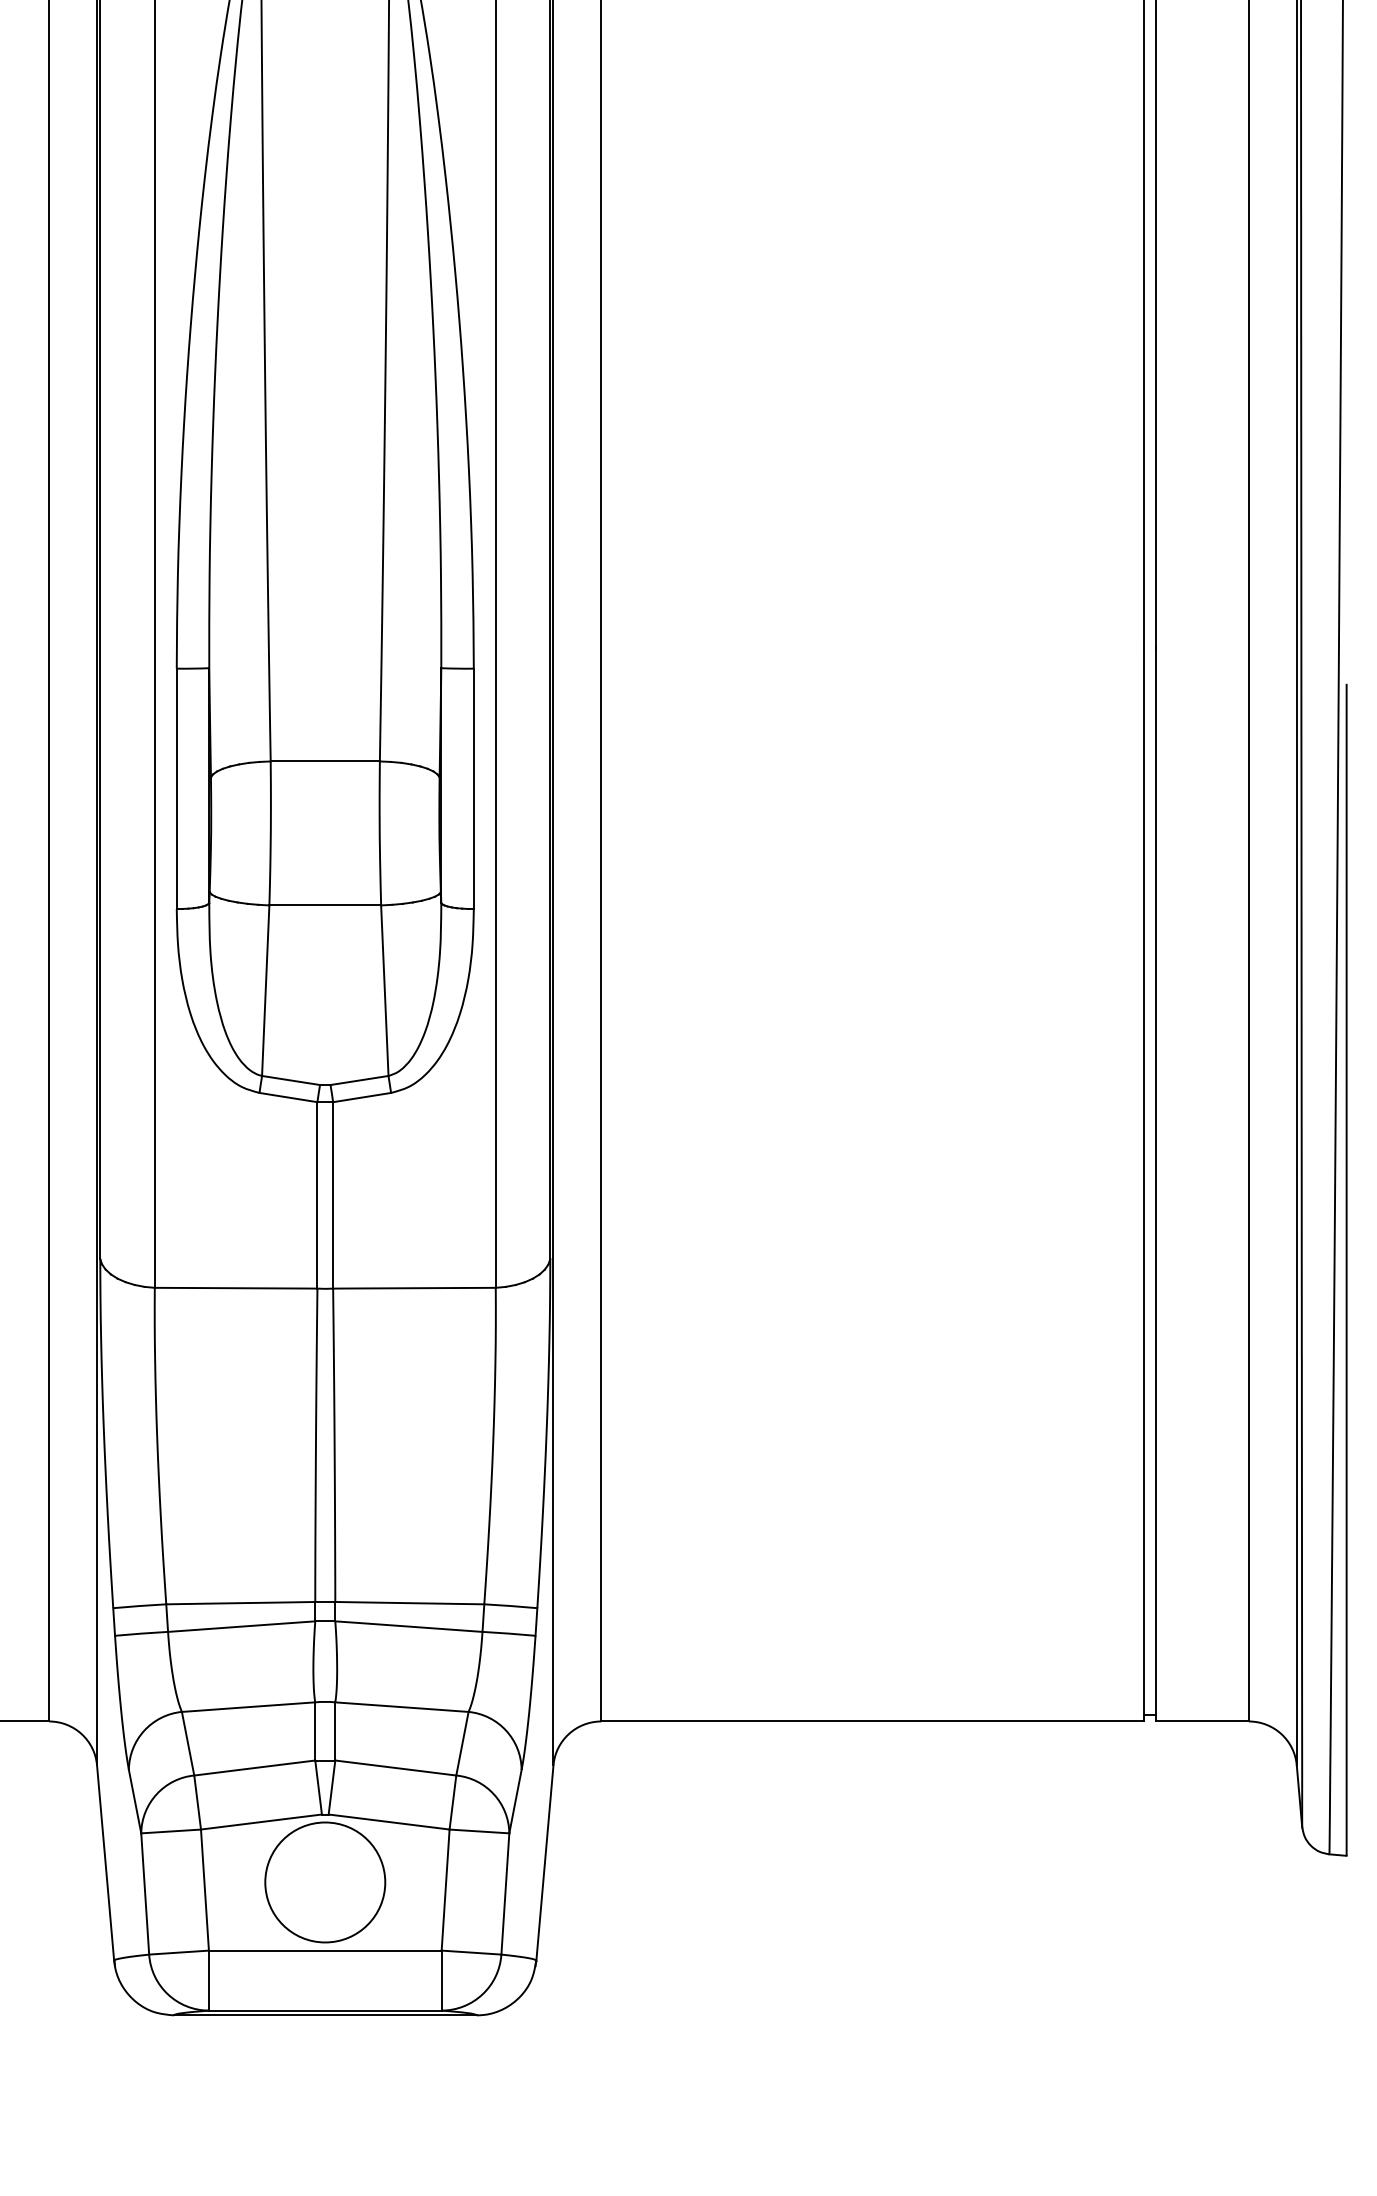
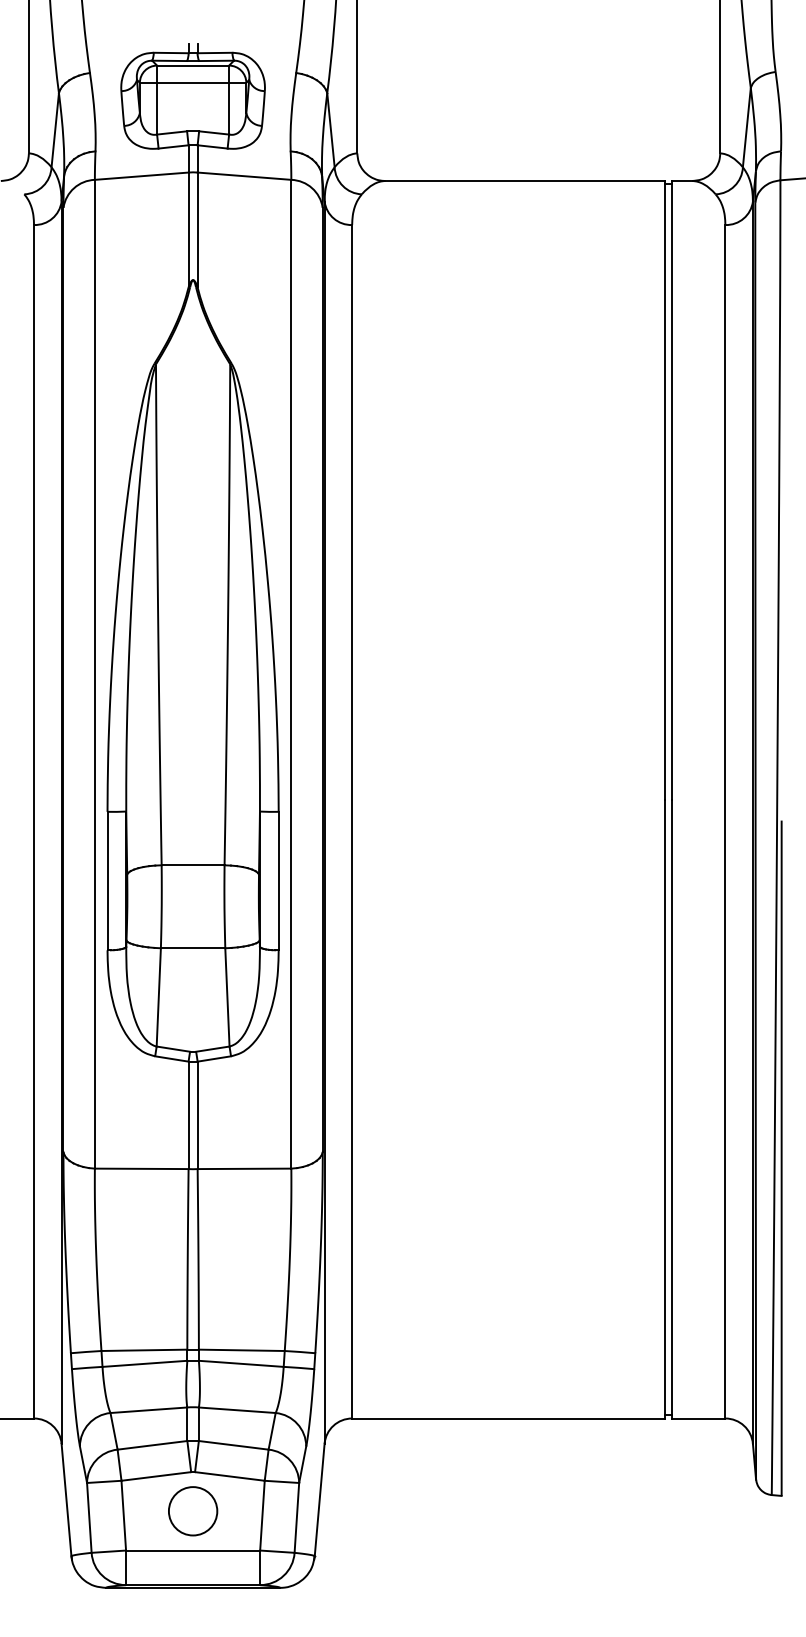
circle: (324, 1881) -> (192, 1510), size x0.7

